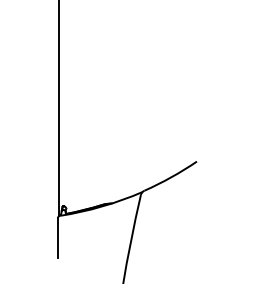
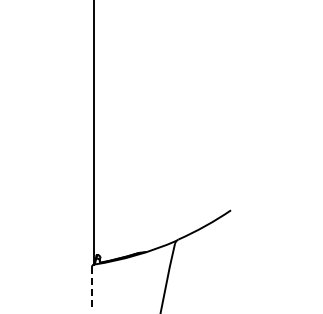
line: (57, 237) -> (91, 286), solid -> dashed

